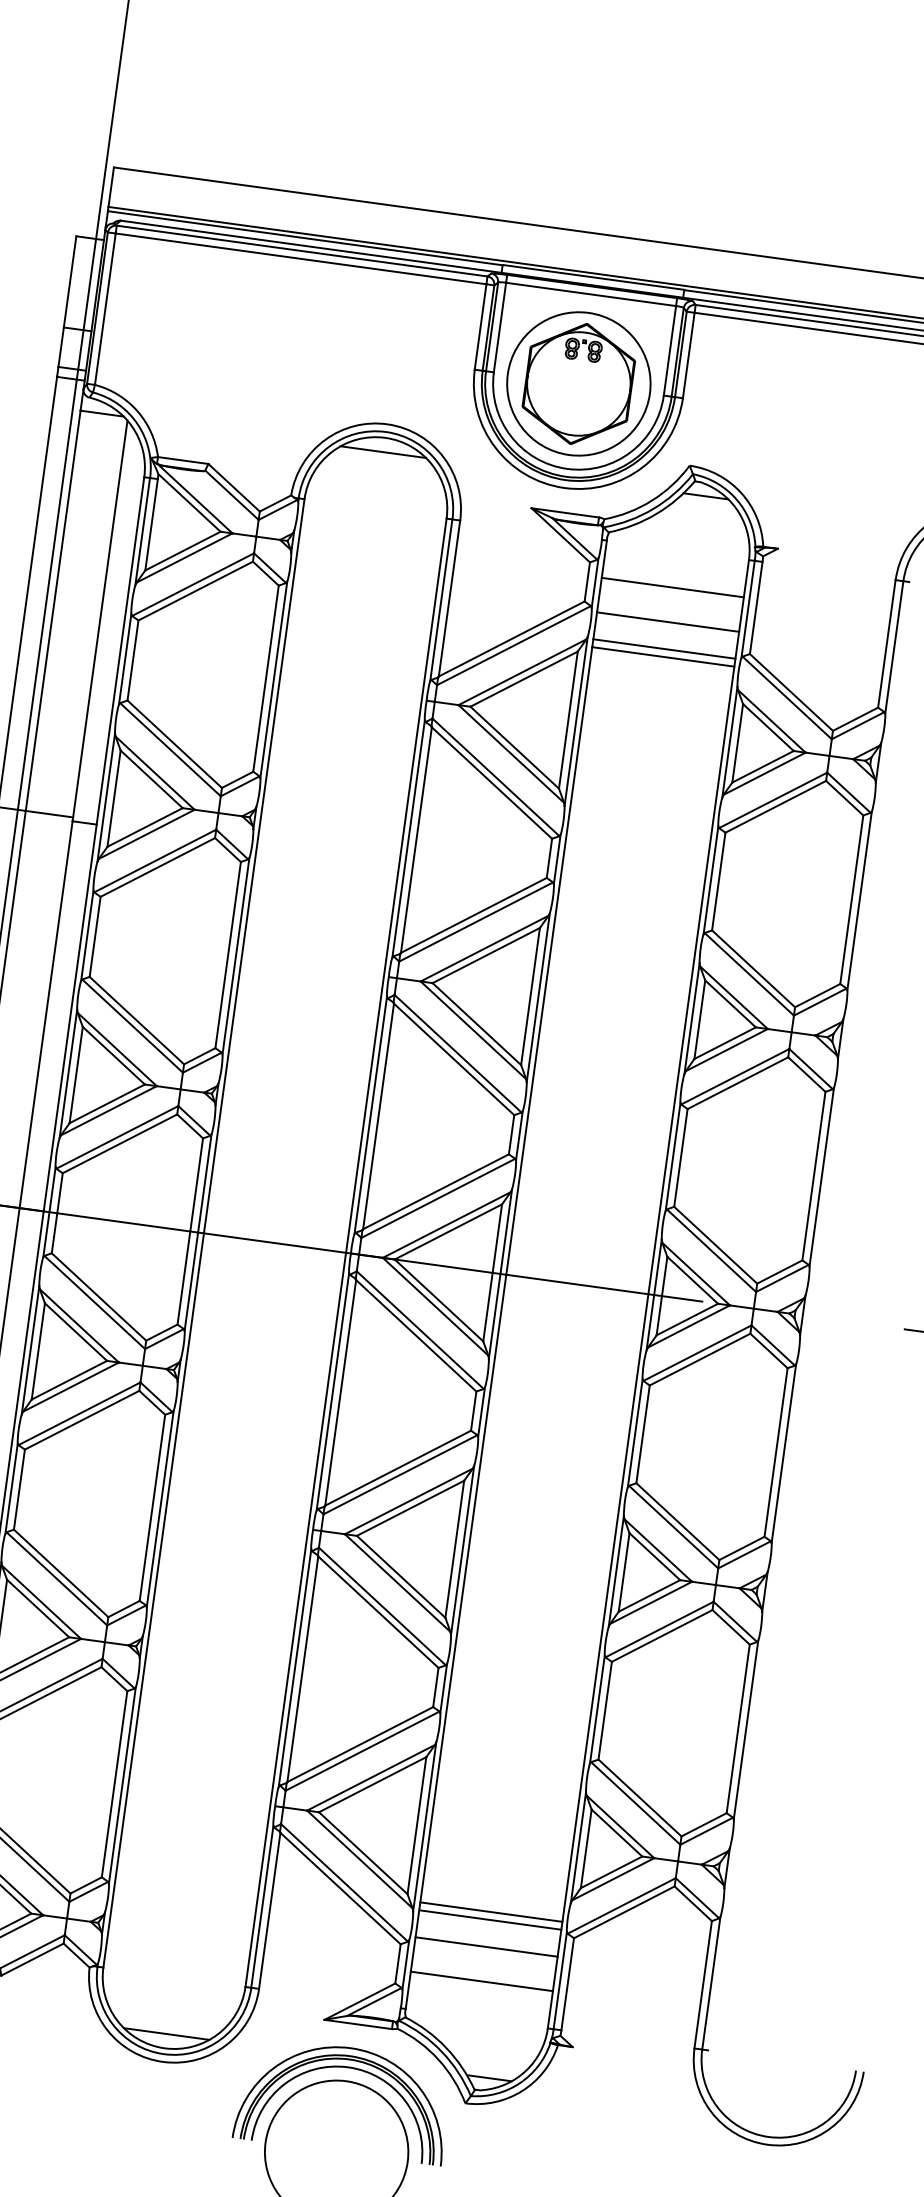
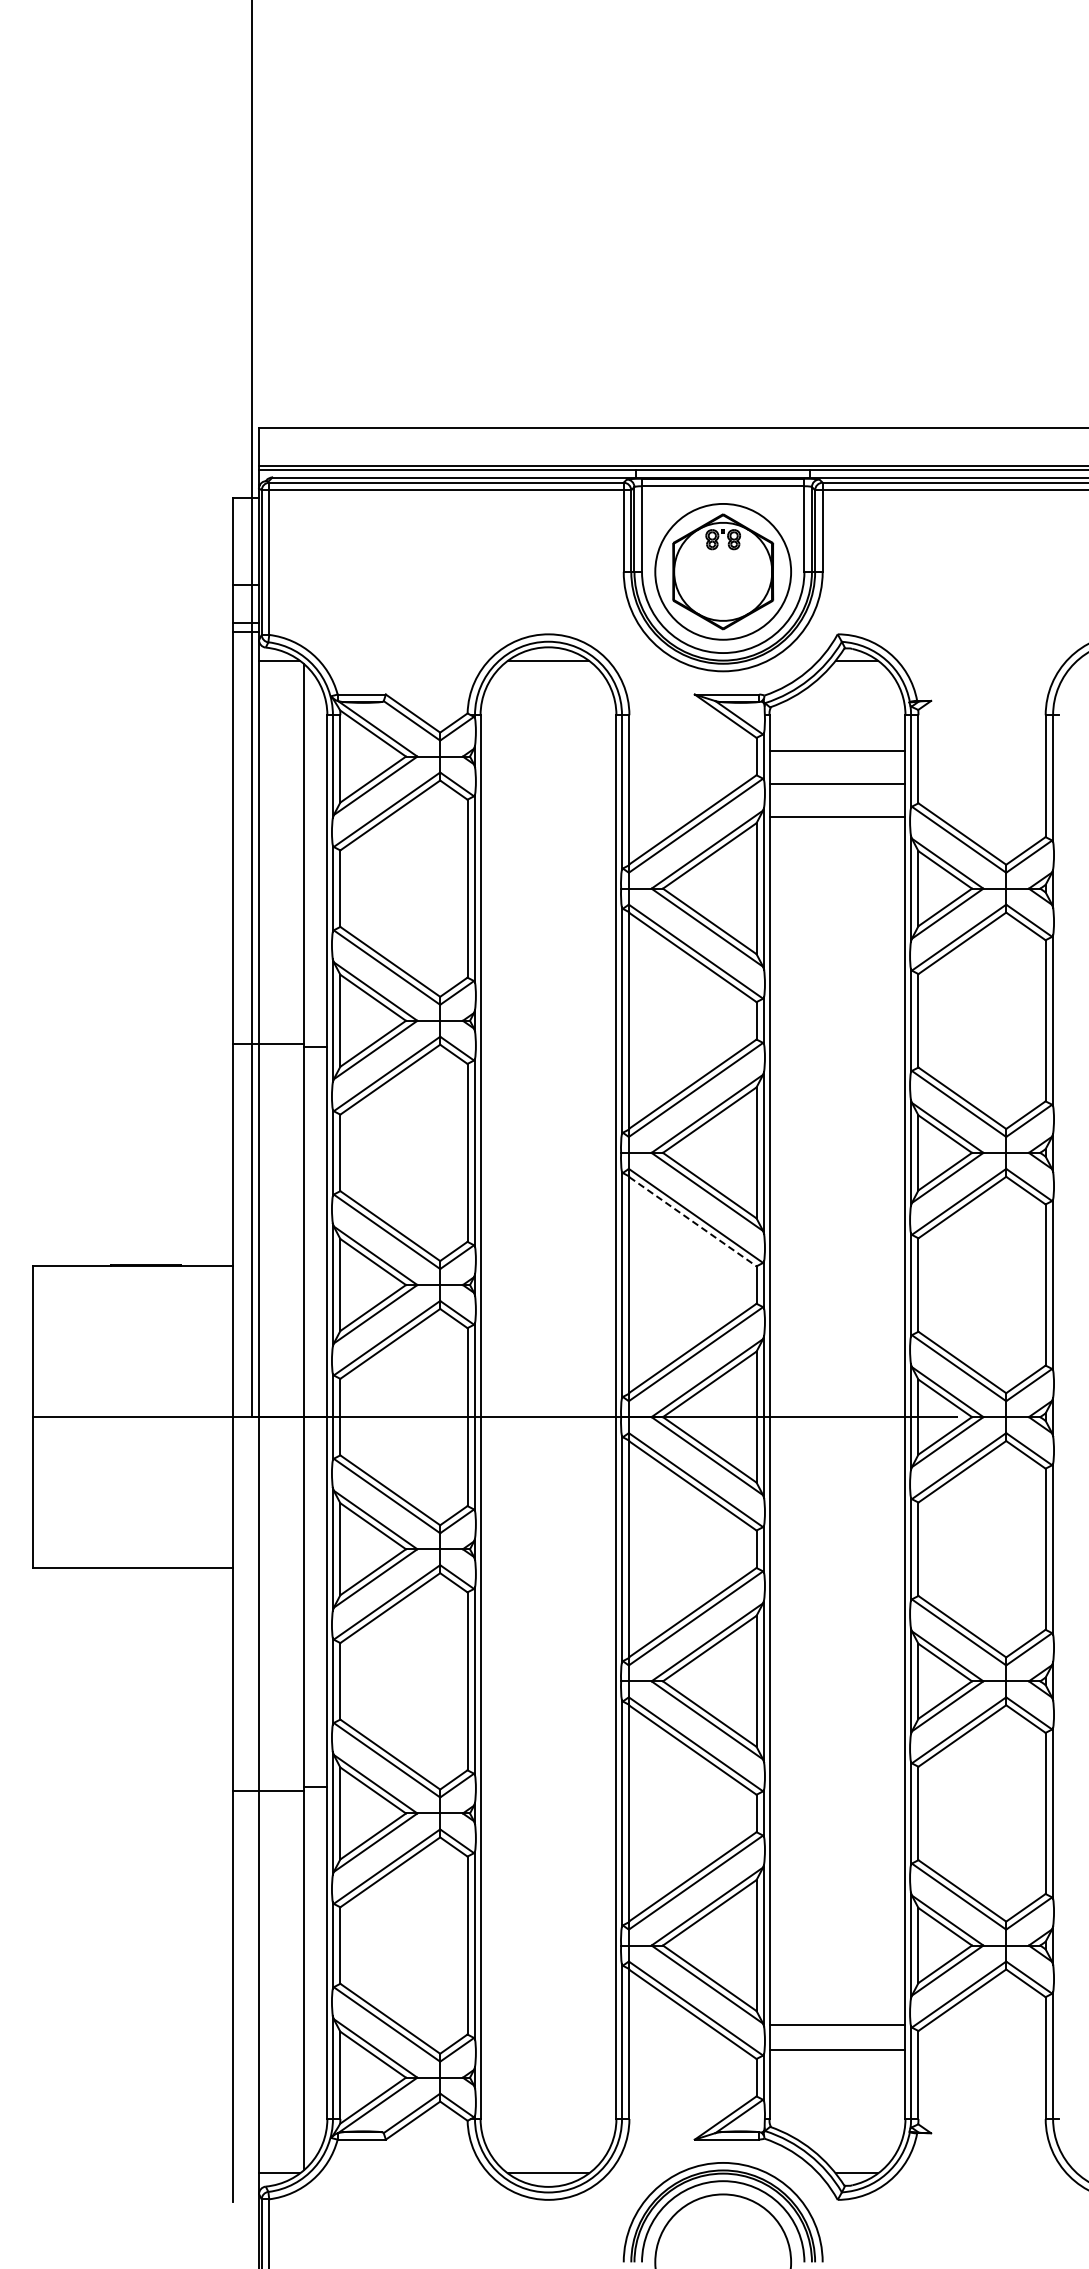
line: (664, 648) -> (837, 809), removed
line: (453, 1059) -> (692, 1221), solid -> dashed
line: (491, 1912) -> (837, 2017), removed
line: (481, 1981) -> (837, 2083), removed

